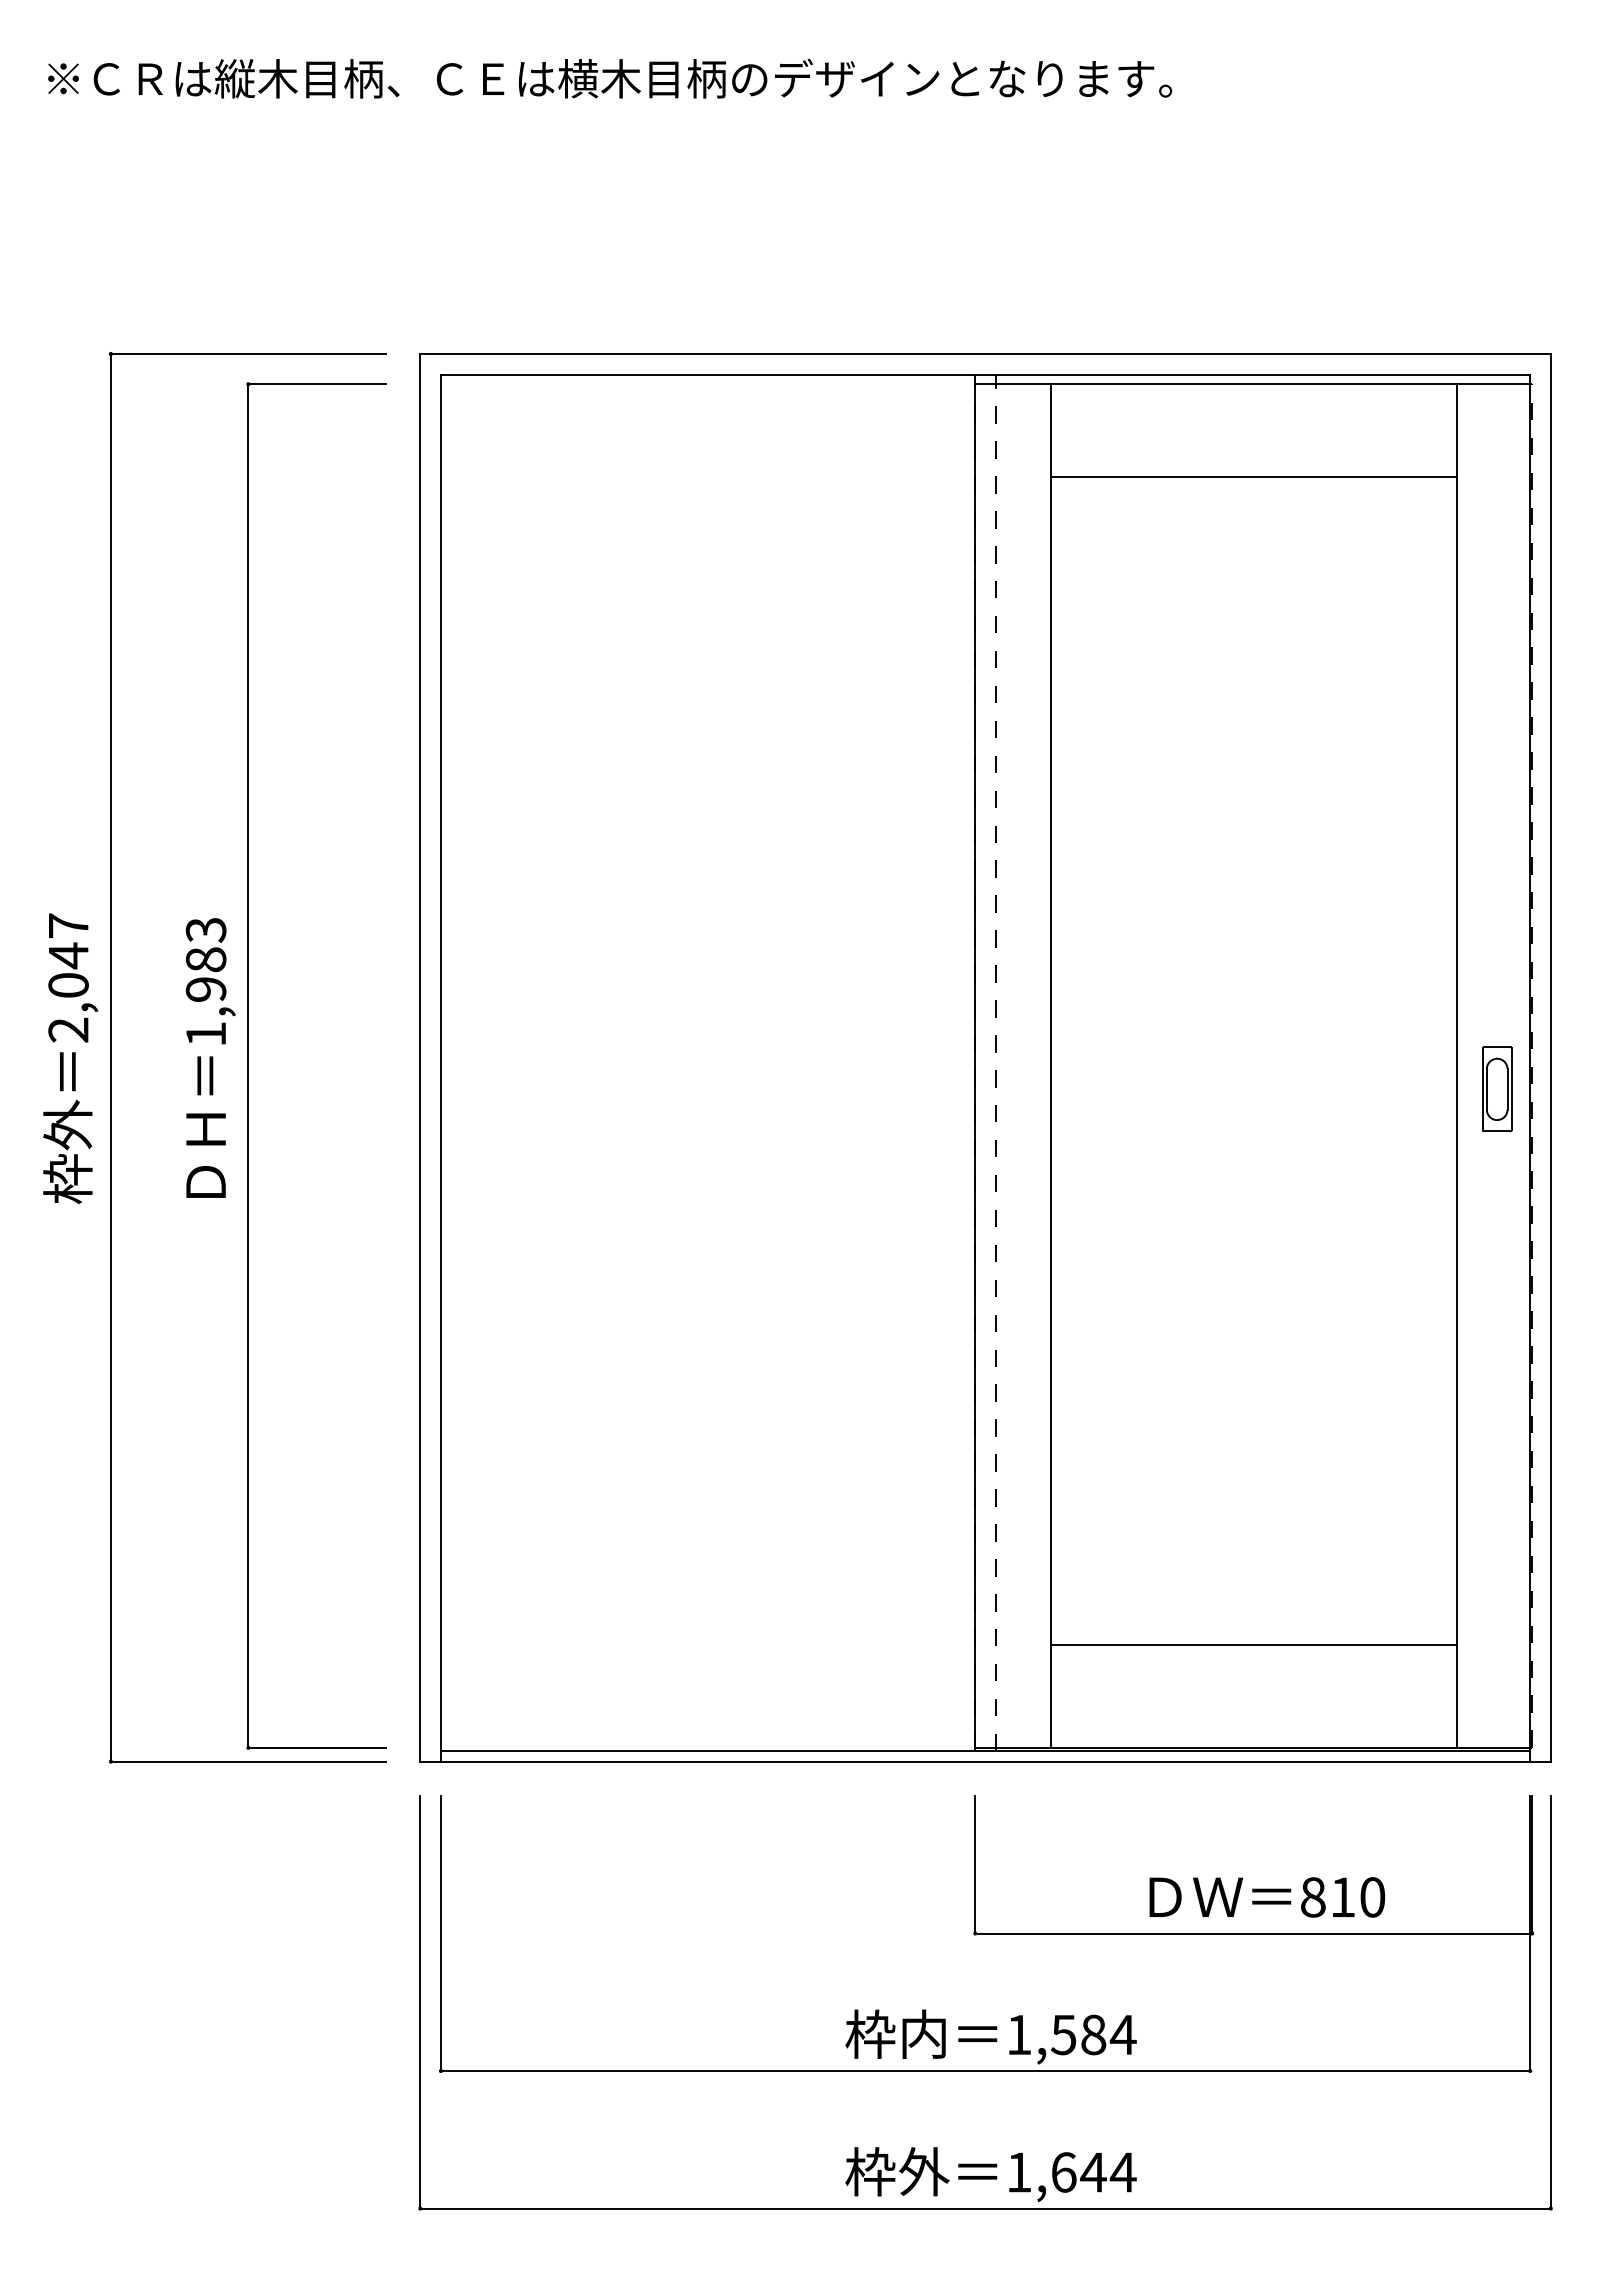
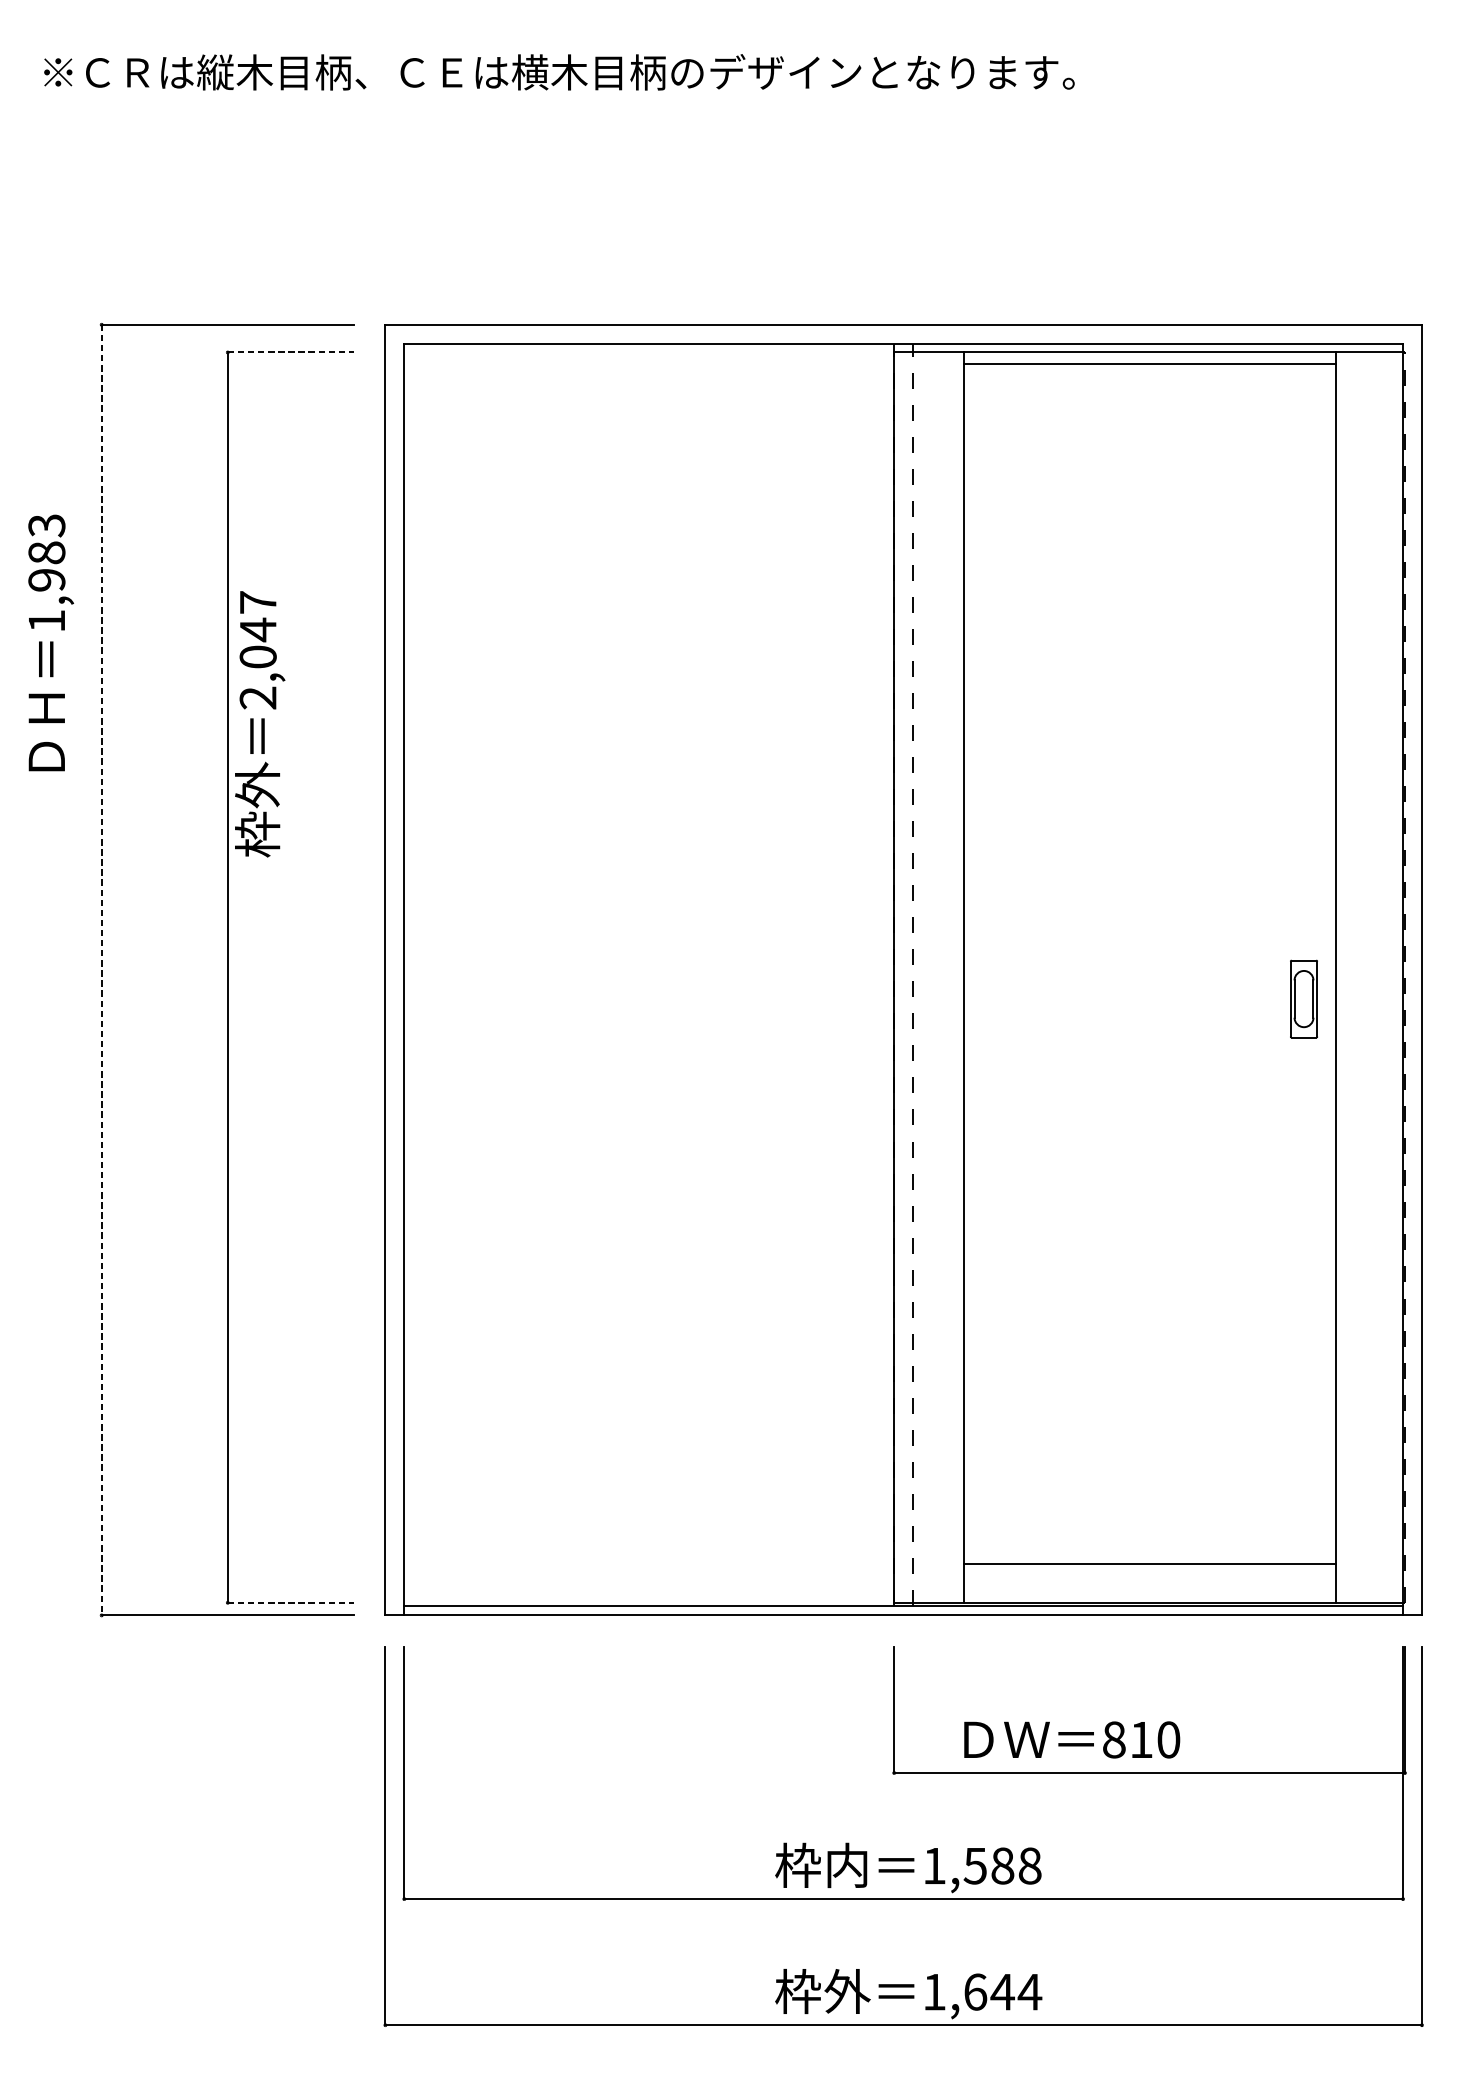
line: (317, 384) -> (291, 352), solid -> dashed
line: (1253, 477) -> (1149, 364), moved
line: (110, 1057) -> (101, 969), solid -> dashed
text: (210, 1057) -> (50, 642), moved
text: (70, 1058) -> (259, 724), moved
part: (1497, 1089) -> (1304, 999), moved
line: (1253, 1644) -> (1149, 1563), moved
line: (317, 1747) -> (291, 1602), solid -> dashed
text: (1267, 1897) -> (1072, 1740), moved
text: (1122, 2034) -> (1029, 1865), 1,584 -> 1,588

